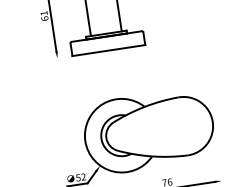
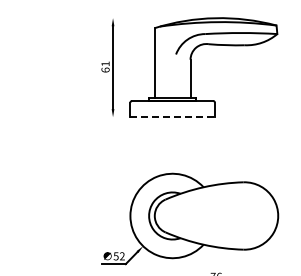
line: (109, 50) -> (173, 117), solid -> dashed

